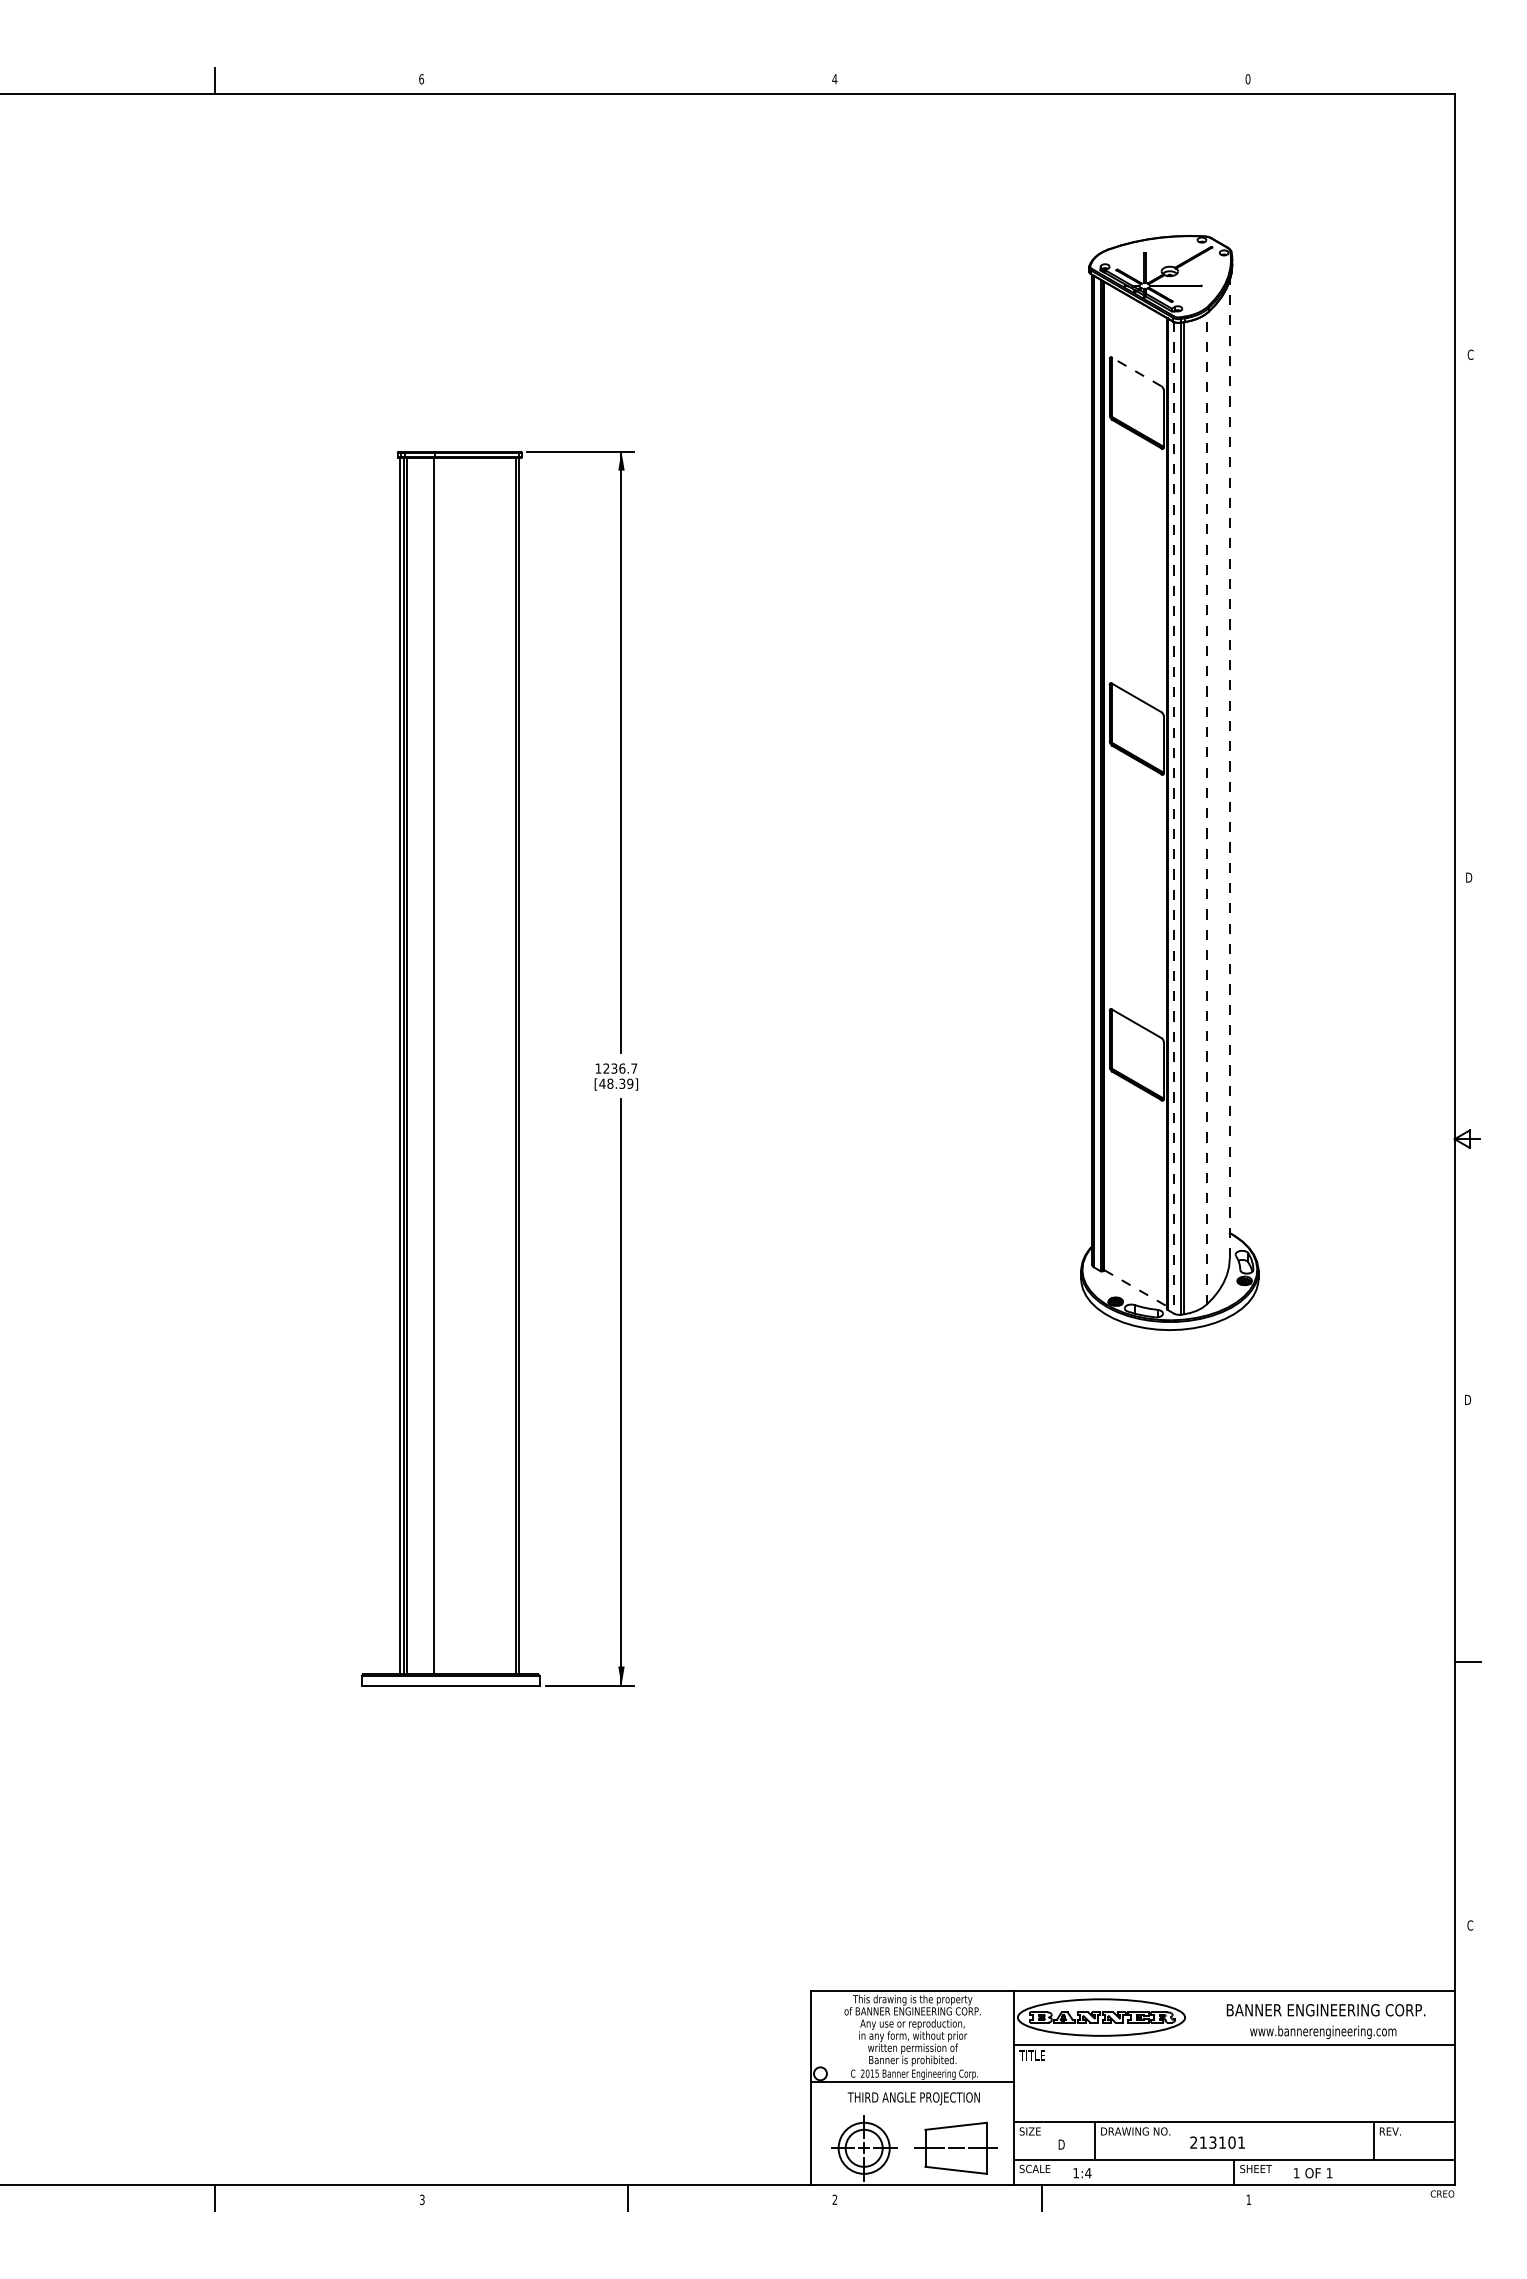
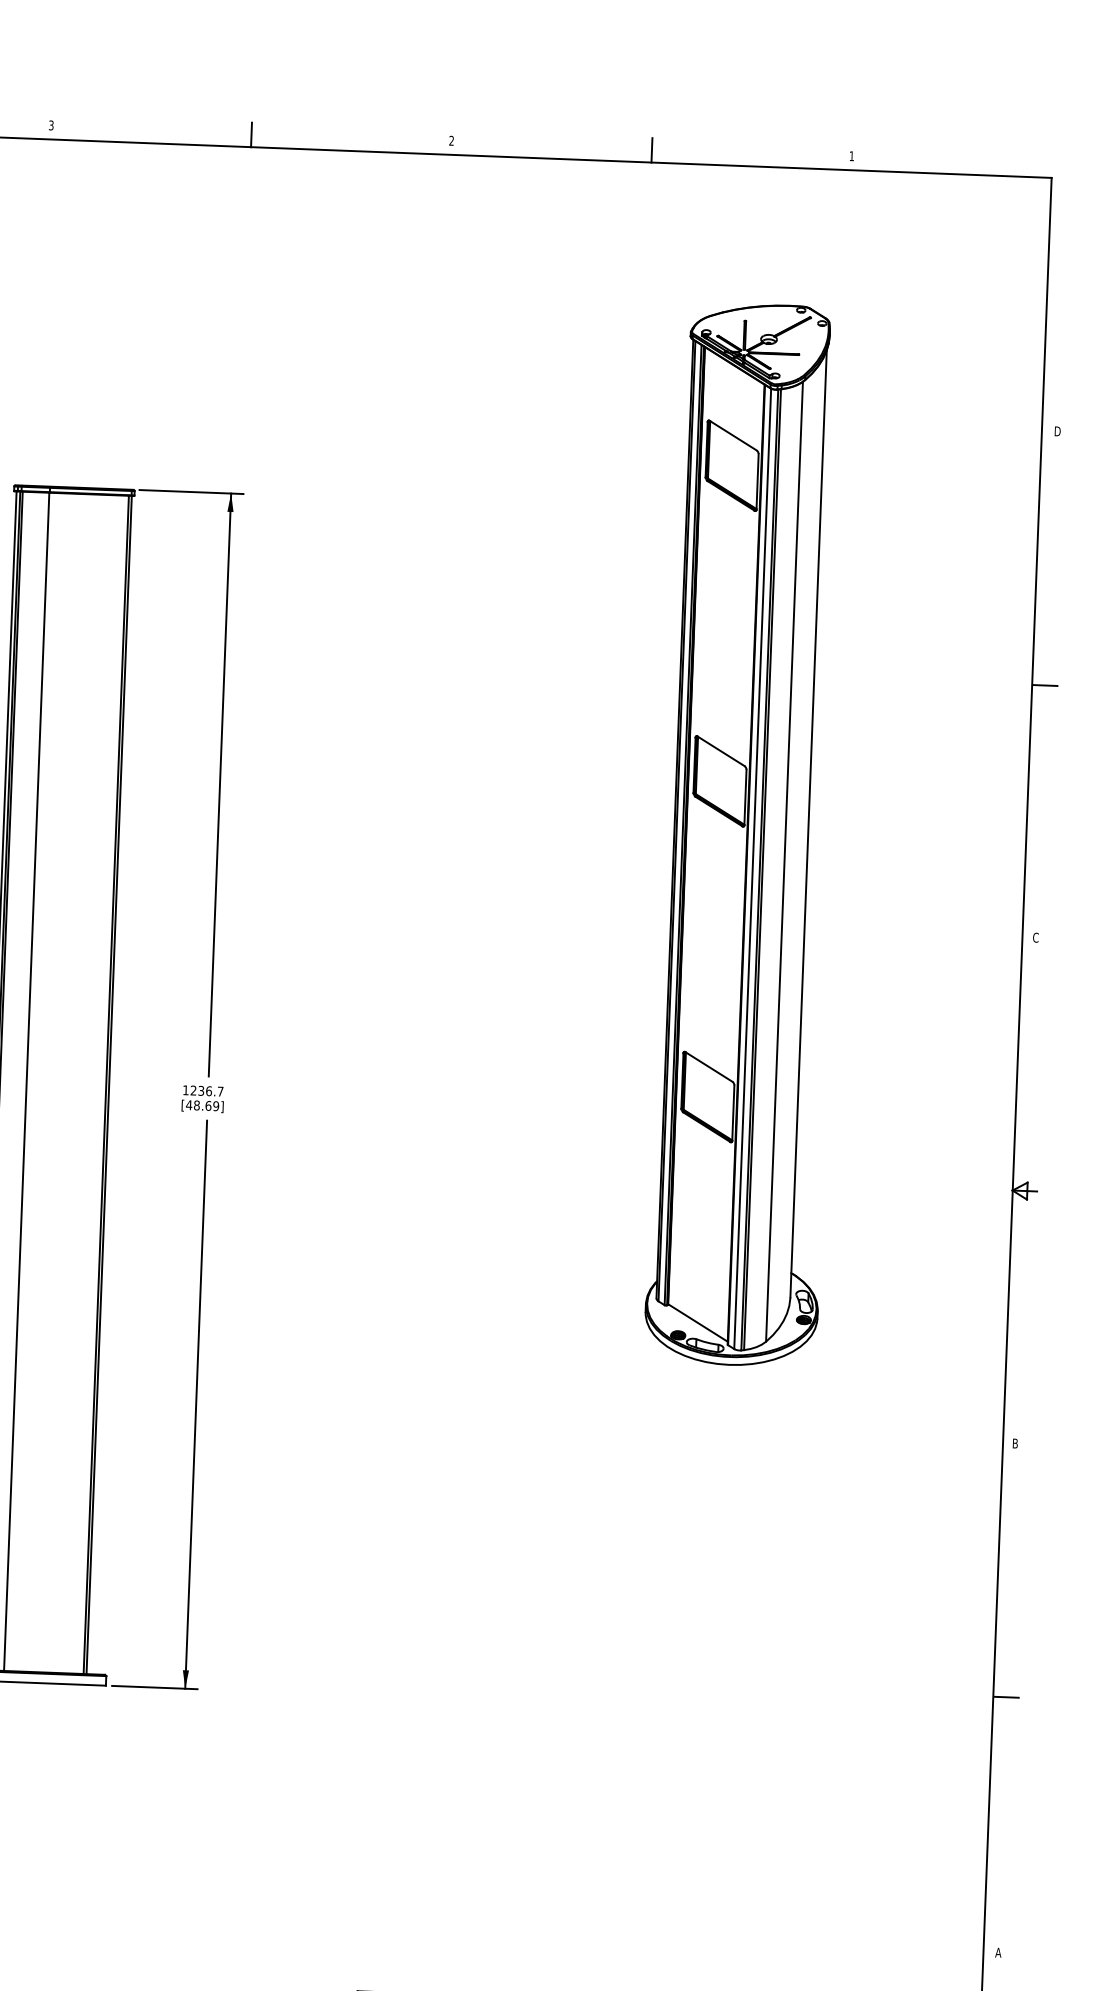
text: (421, 79) -> (51, 125), 6 -> 3
text: (834, 79) -> (451, 141), 4 -> 2
text: (1247, 79) -> (851, 156), 0 -> 1
line: (628, 80) -> (251, 134), added
line: (1041, 80) -> (651, 149), added
text: (1470, 354) -> (1057, 431), C -> D
line: (1136, 372) -> (732, 436), dashed -> solid
line: (1467, 617) -> (1044, 685), added
line: (1229, 769) -> (808, 824), dashed -> solid
line: (1206, 809) -> (784, 861), dashed -> solid
line: (1174, 817) -> (753, 868), dashed -> solid
text: (1468, 877) -> (1035, 937), D -> C
text: (622, 1083) -> (208, 1105), [48.39] -> [48.69]
line: (1136, 1288) -> (698, 1323), dashed -> solid
text: (1468, 1399) -> (1016, 1443), D -> B
text: (1470, 1925) -> (998, 1952), C -> A

